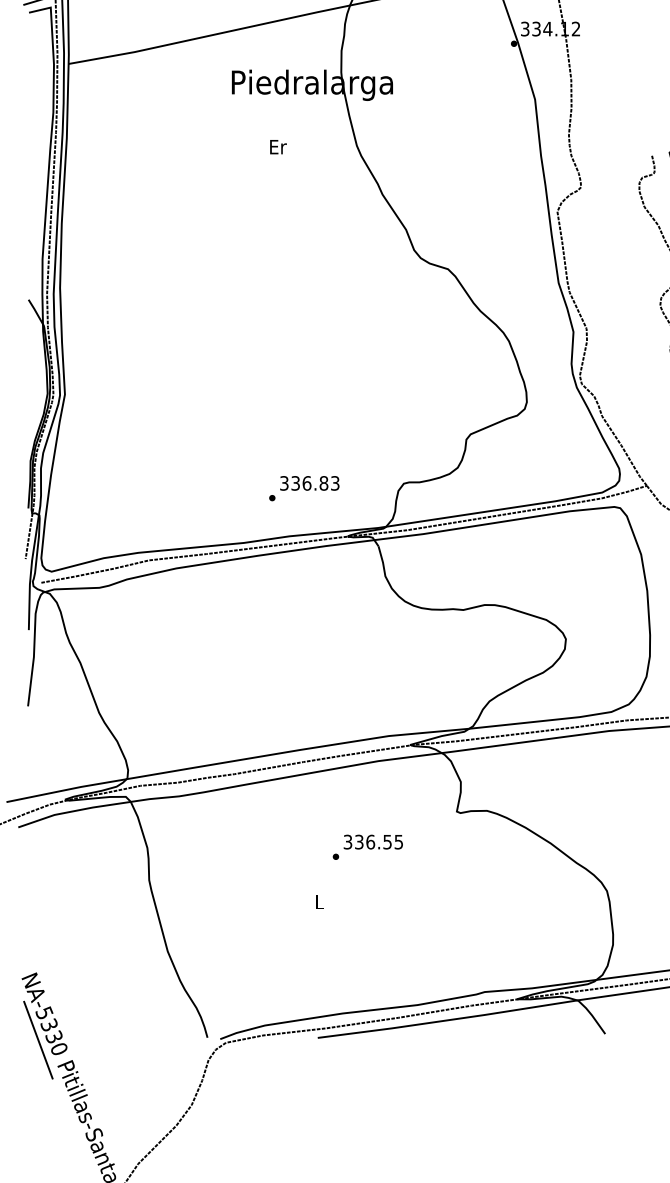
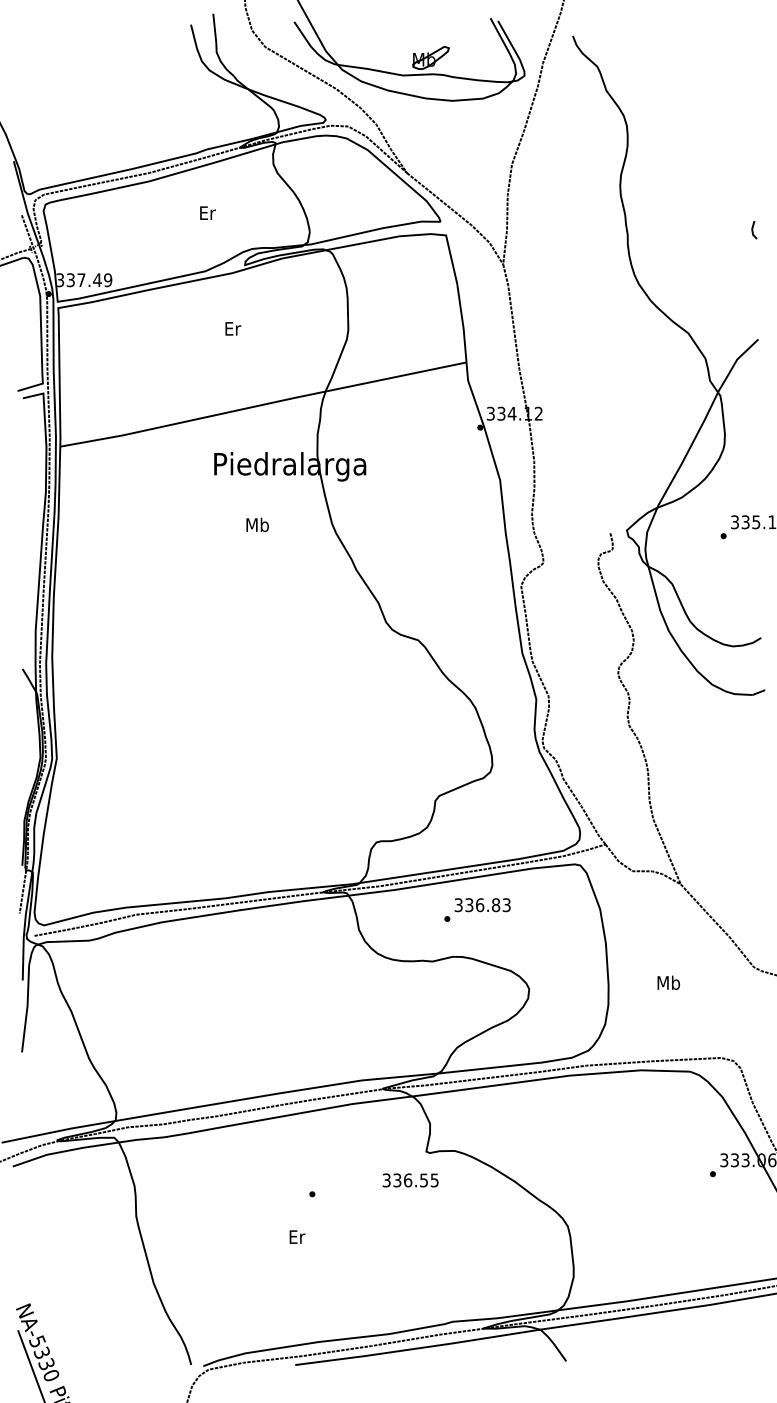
text: (277, 146) -> (257, 524), Er -> Mb
text: (304, 487) -> (477, 909), moved
text: (373, 842) -> (410, 1180), moved
text: (320, 901) -> (297, 1236), L -> Er

